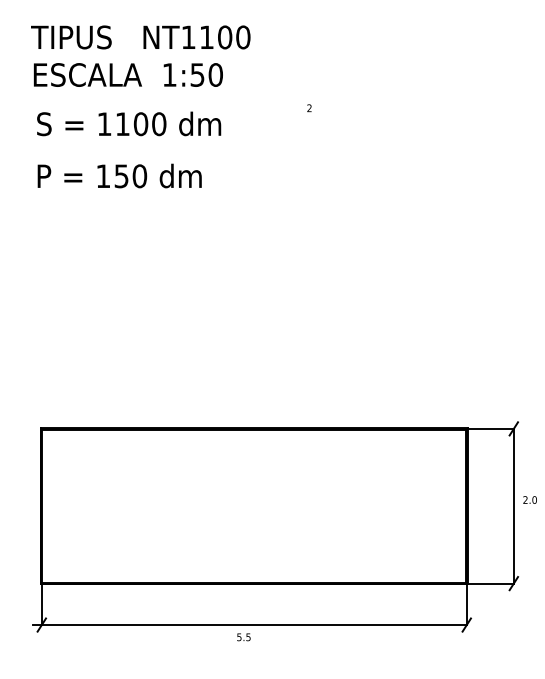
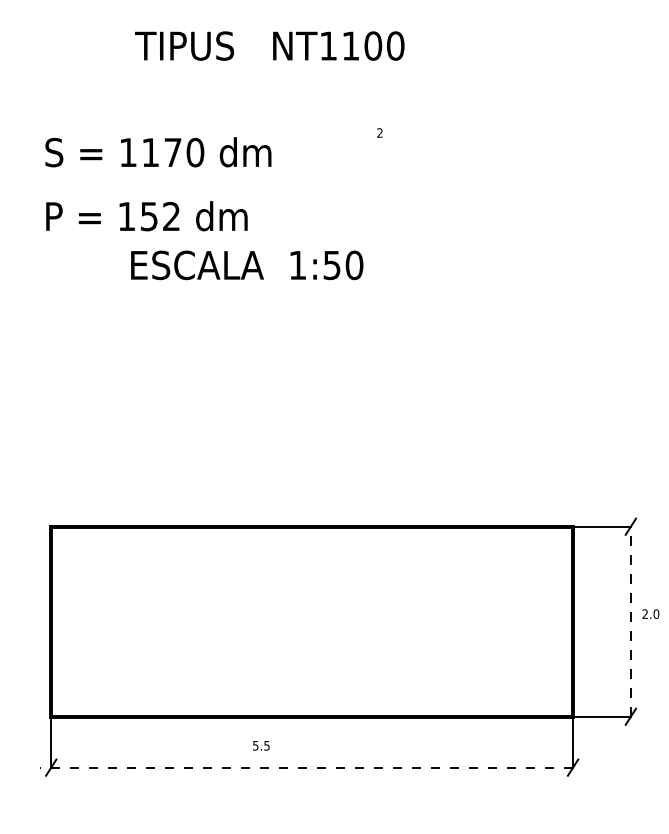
text: (140, 37) -> (269, 46), moved
text: (127, 74) -> (246, 264), moved
text: (140, 124) -> (172, 152), 1100 -> 1170
text: (139, 176) -> (171, 216), 150 -> 152
line: (513, 505) -> (630, 620), solid -> dashed
line: (249, 625) -> (306, 768), solid -> dashed
text: (243, 637) -> (260, 746), moved

